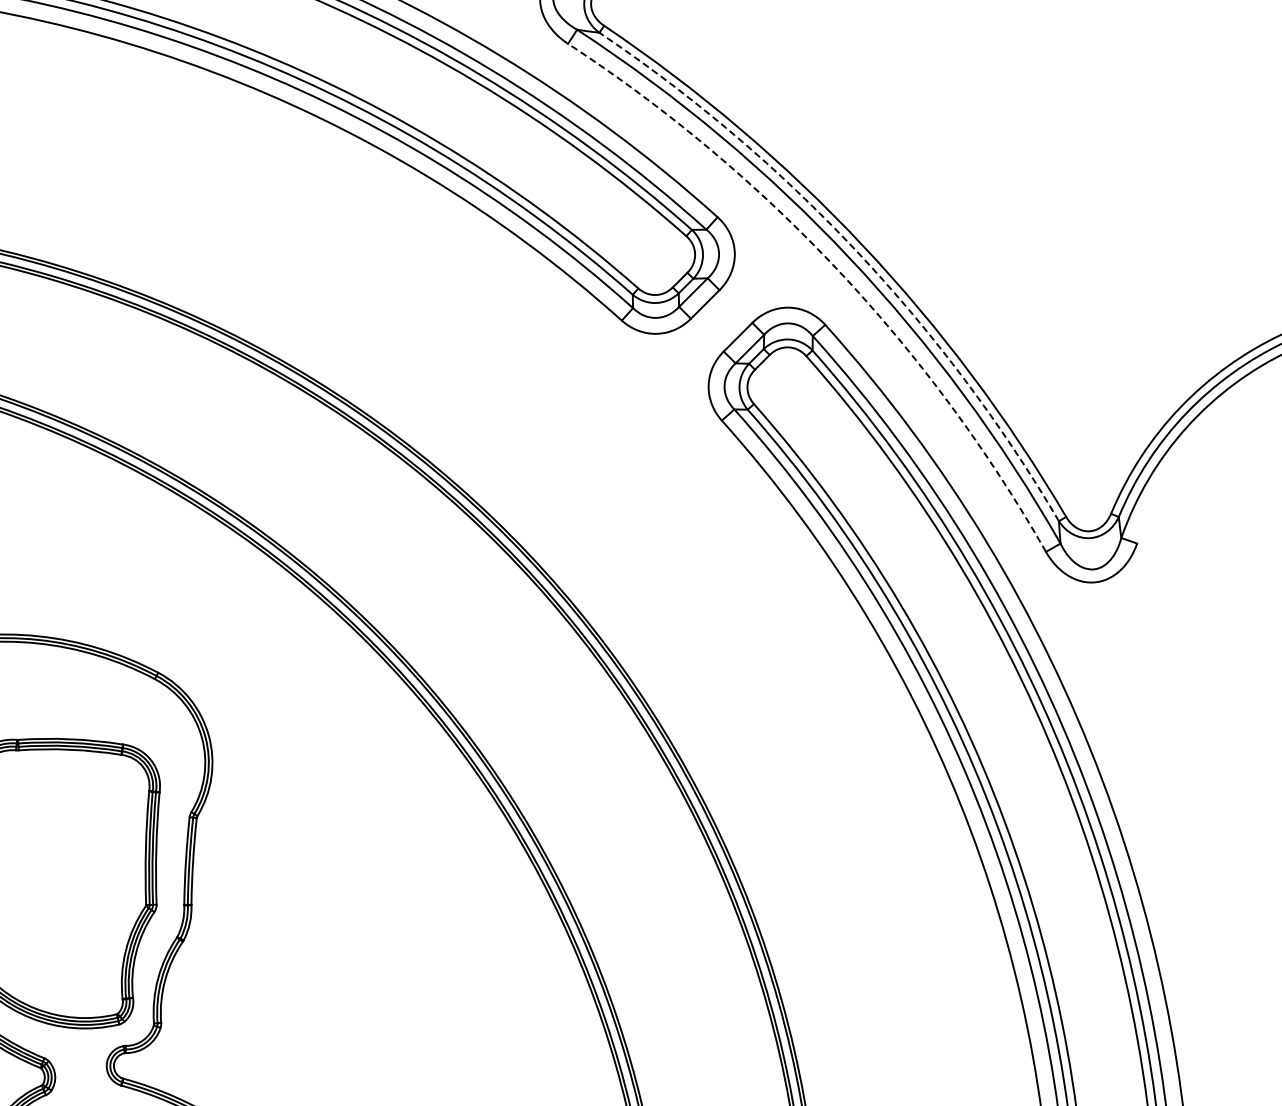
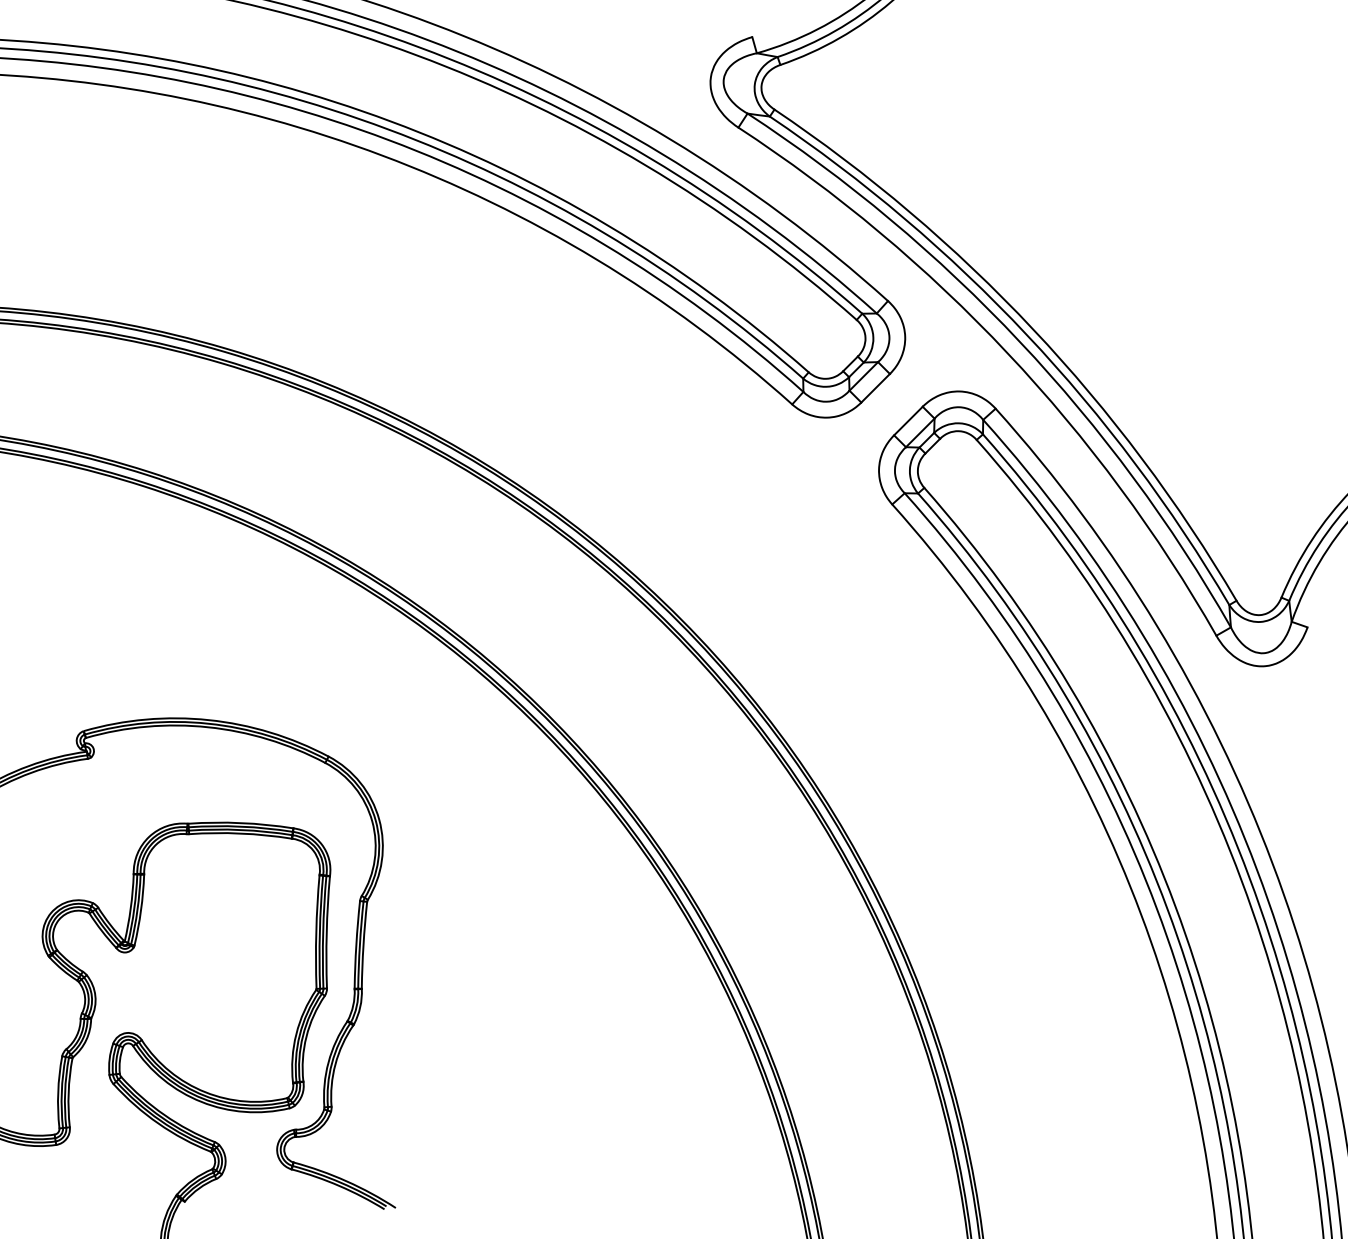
arc: (856, 251) -> (1026, 335), dashed -> solid
arc: (837, 269) -> (1007, 353), dashed -> solid

